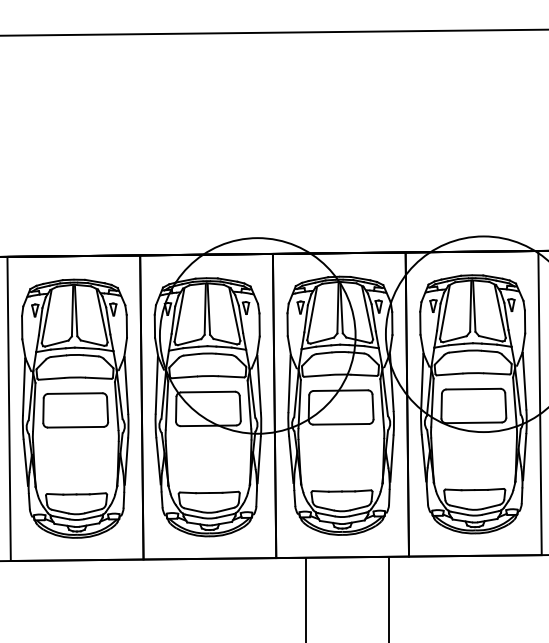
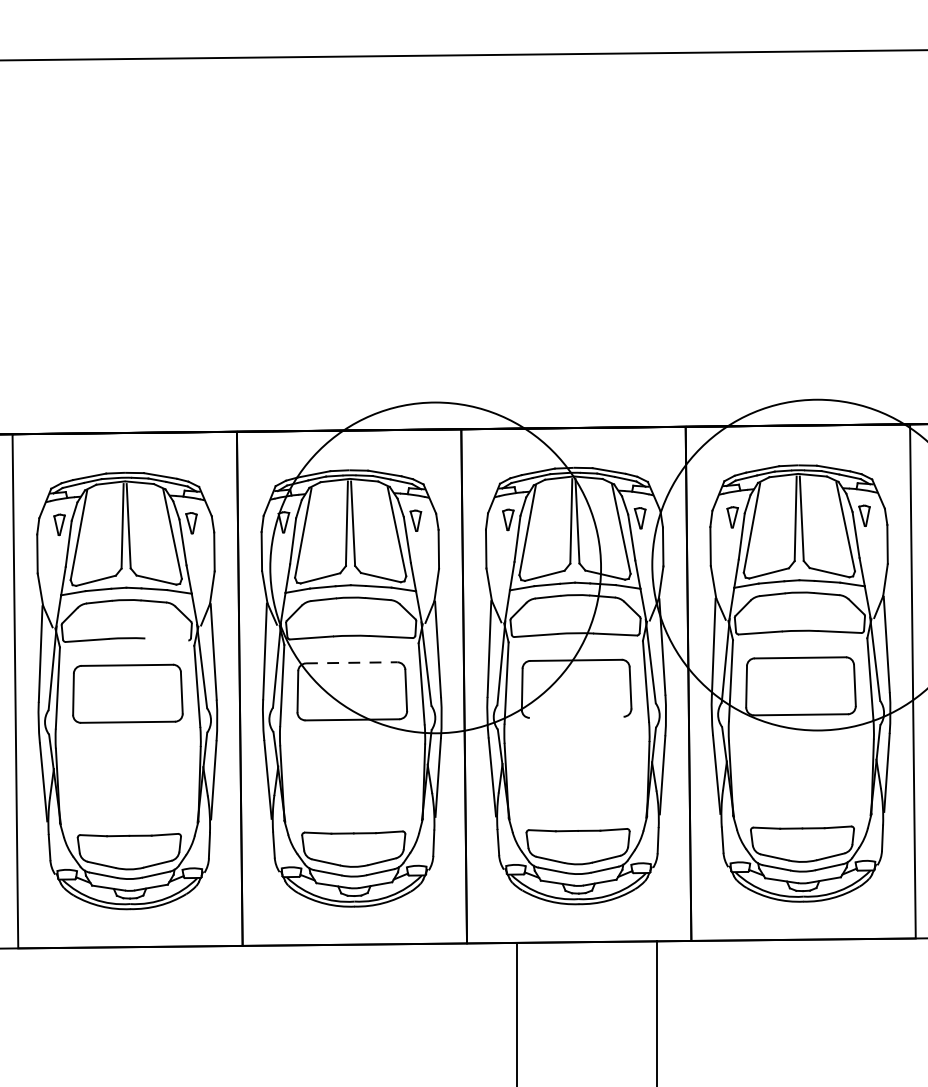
line: (98, 377) -> (166, 638), removed
line: (208, 392) -> (352, 663), solid -> dashed
line: (340, 423) -> (575, 715), removed

